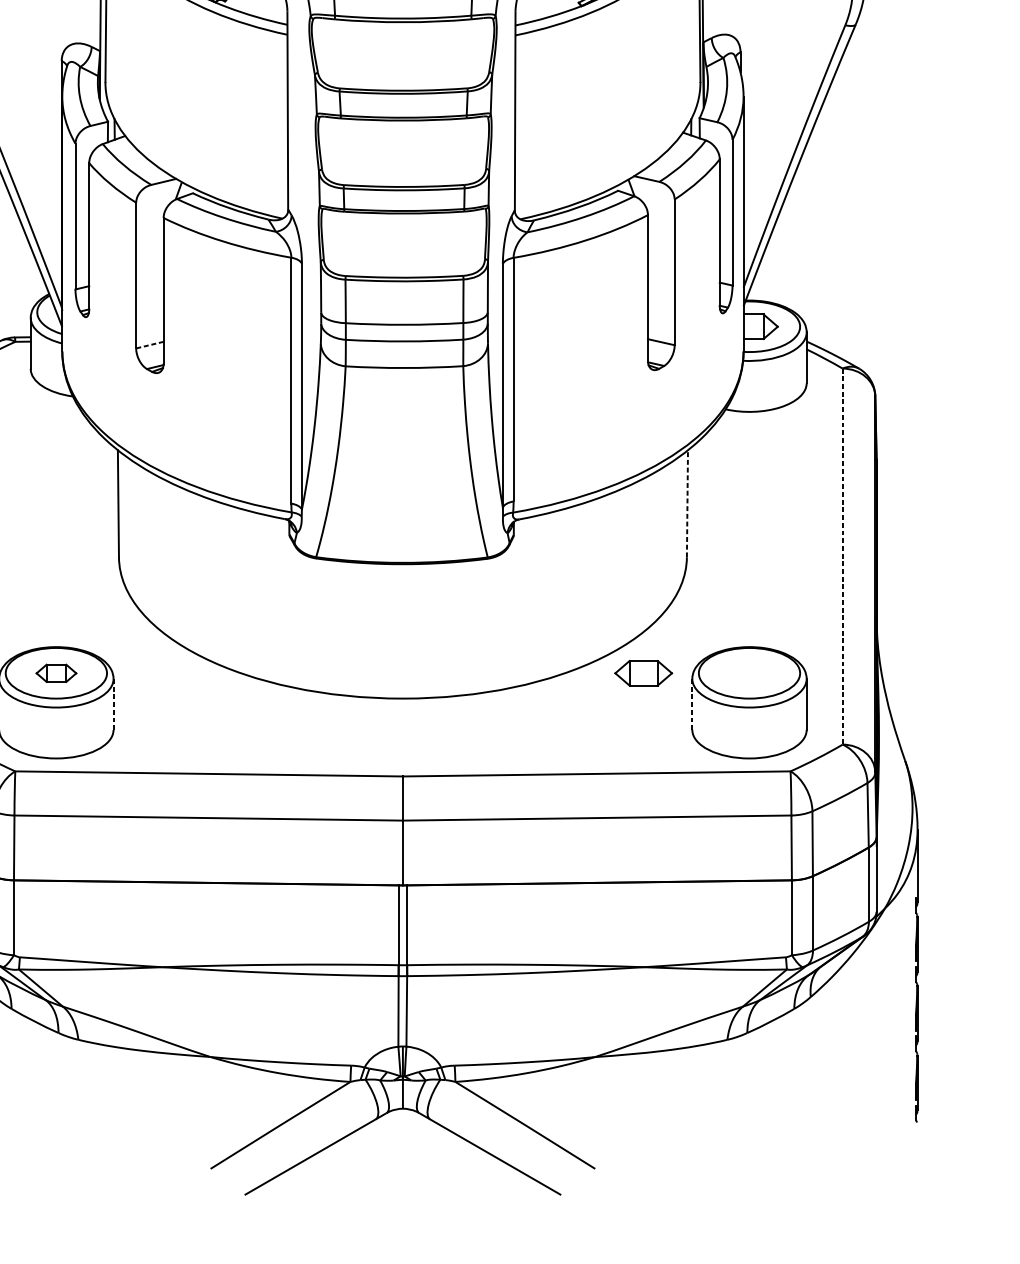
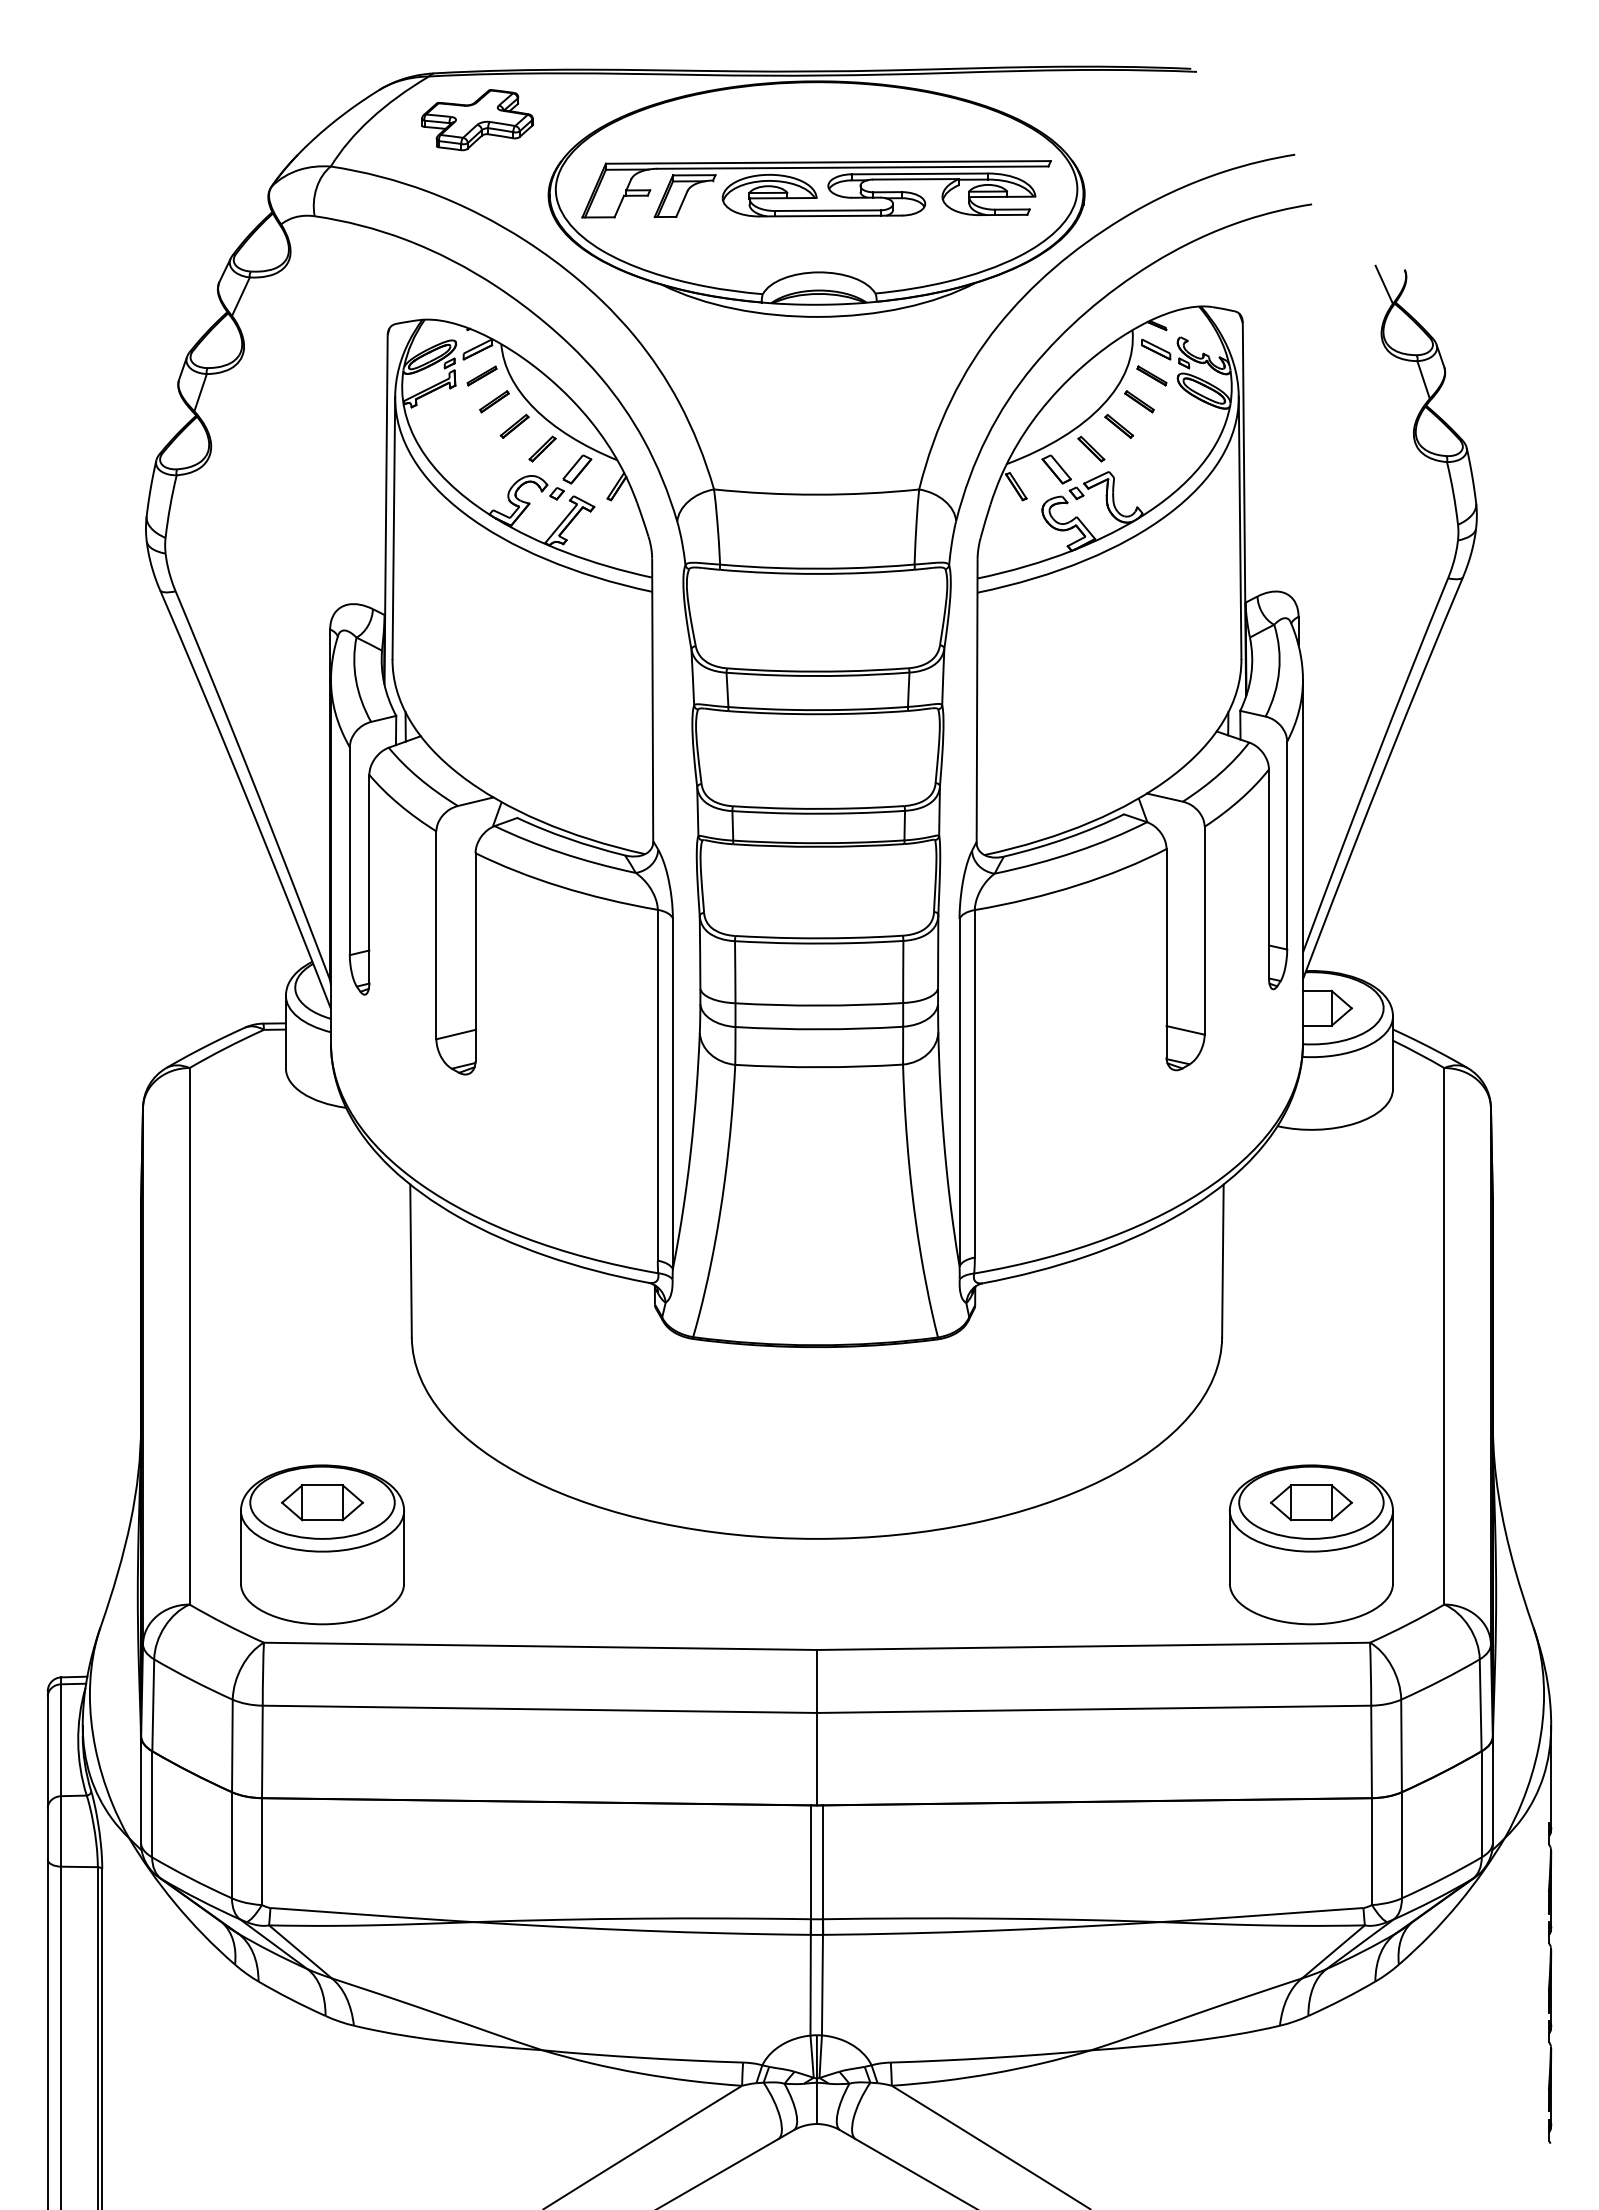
line: (149, 345) -> (455, 1034), dashed -> solid
line: (687, 503) -> (1222, 1260), dashed -> solid
line: (842, 556) -> (1444, 1336), dashed -> solid
part: (56, 673) -> (322, 1502), size x1.43
part: (643, 673) -> (1310, 1502), moved
line: (113, 704) -> (404, 1547), dashed -> solid
line: (692, 704) -> (1229, 1547), dashed -> solid

